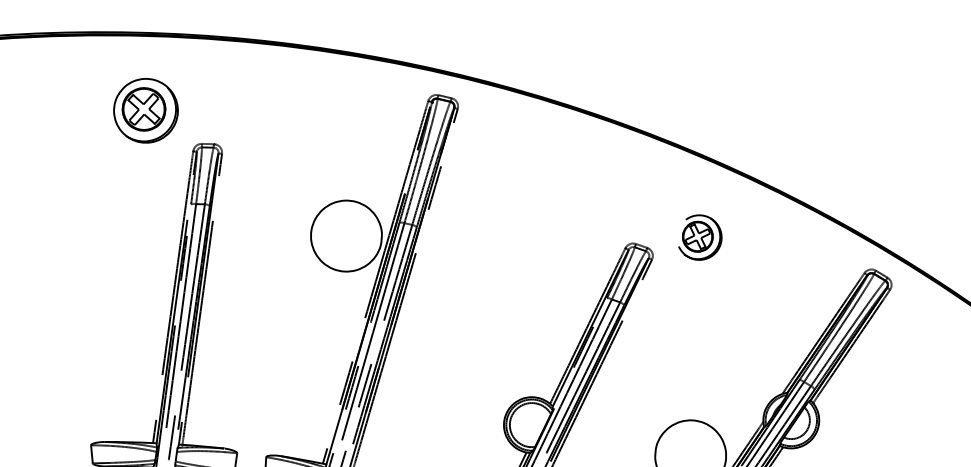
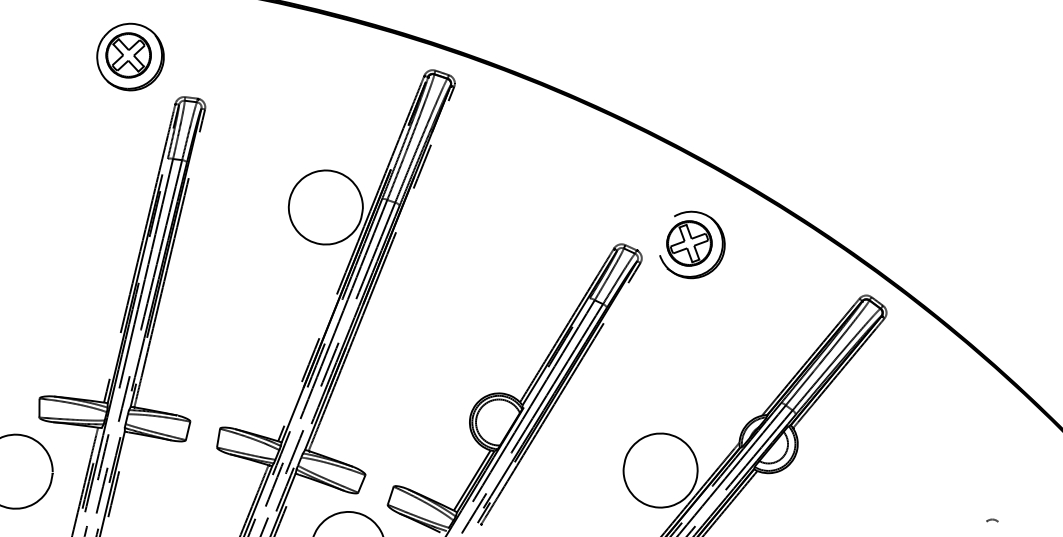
part: (699, 237) -> (692, 244), size x1.43

